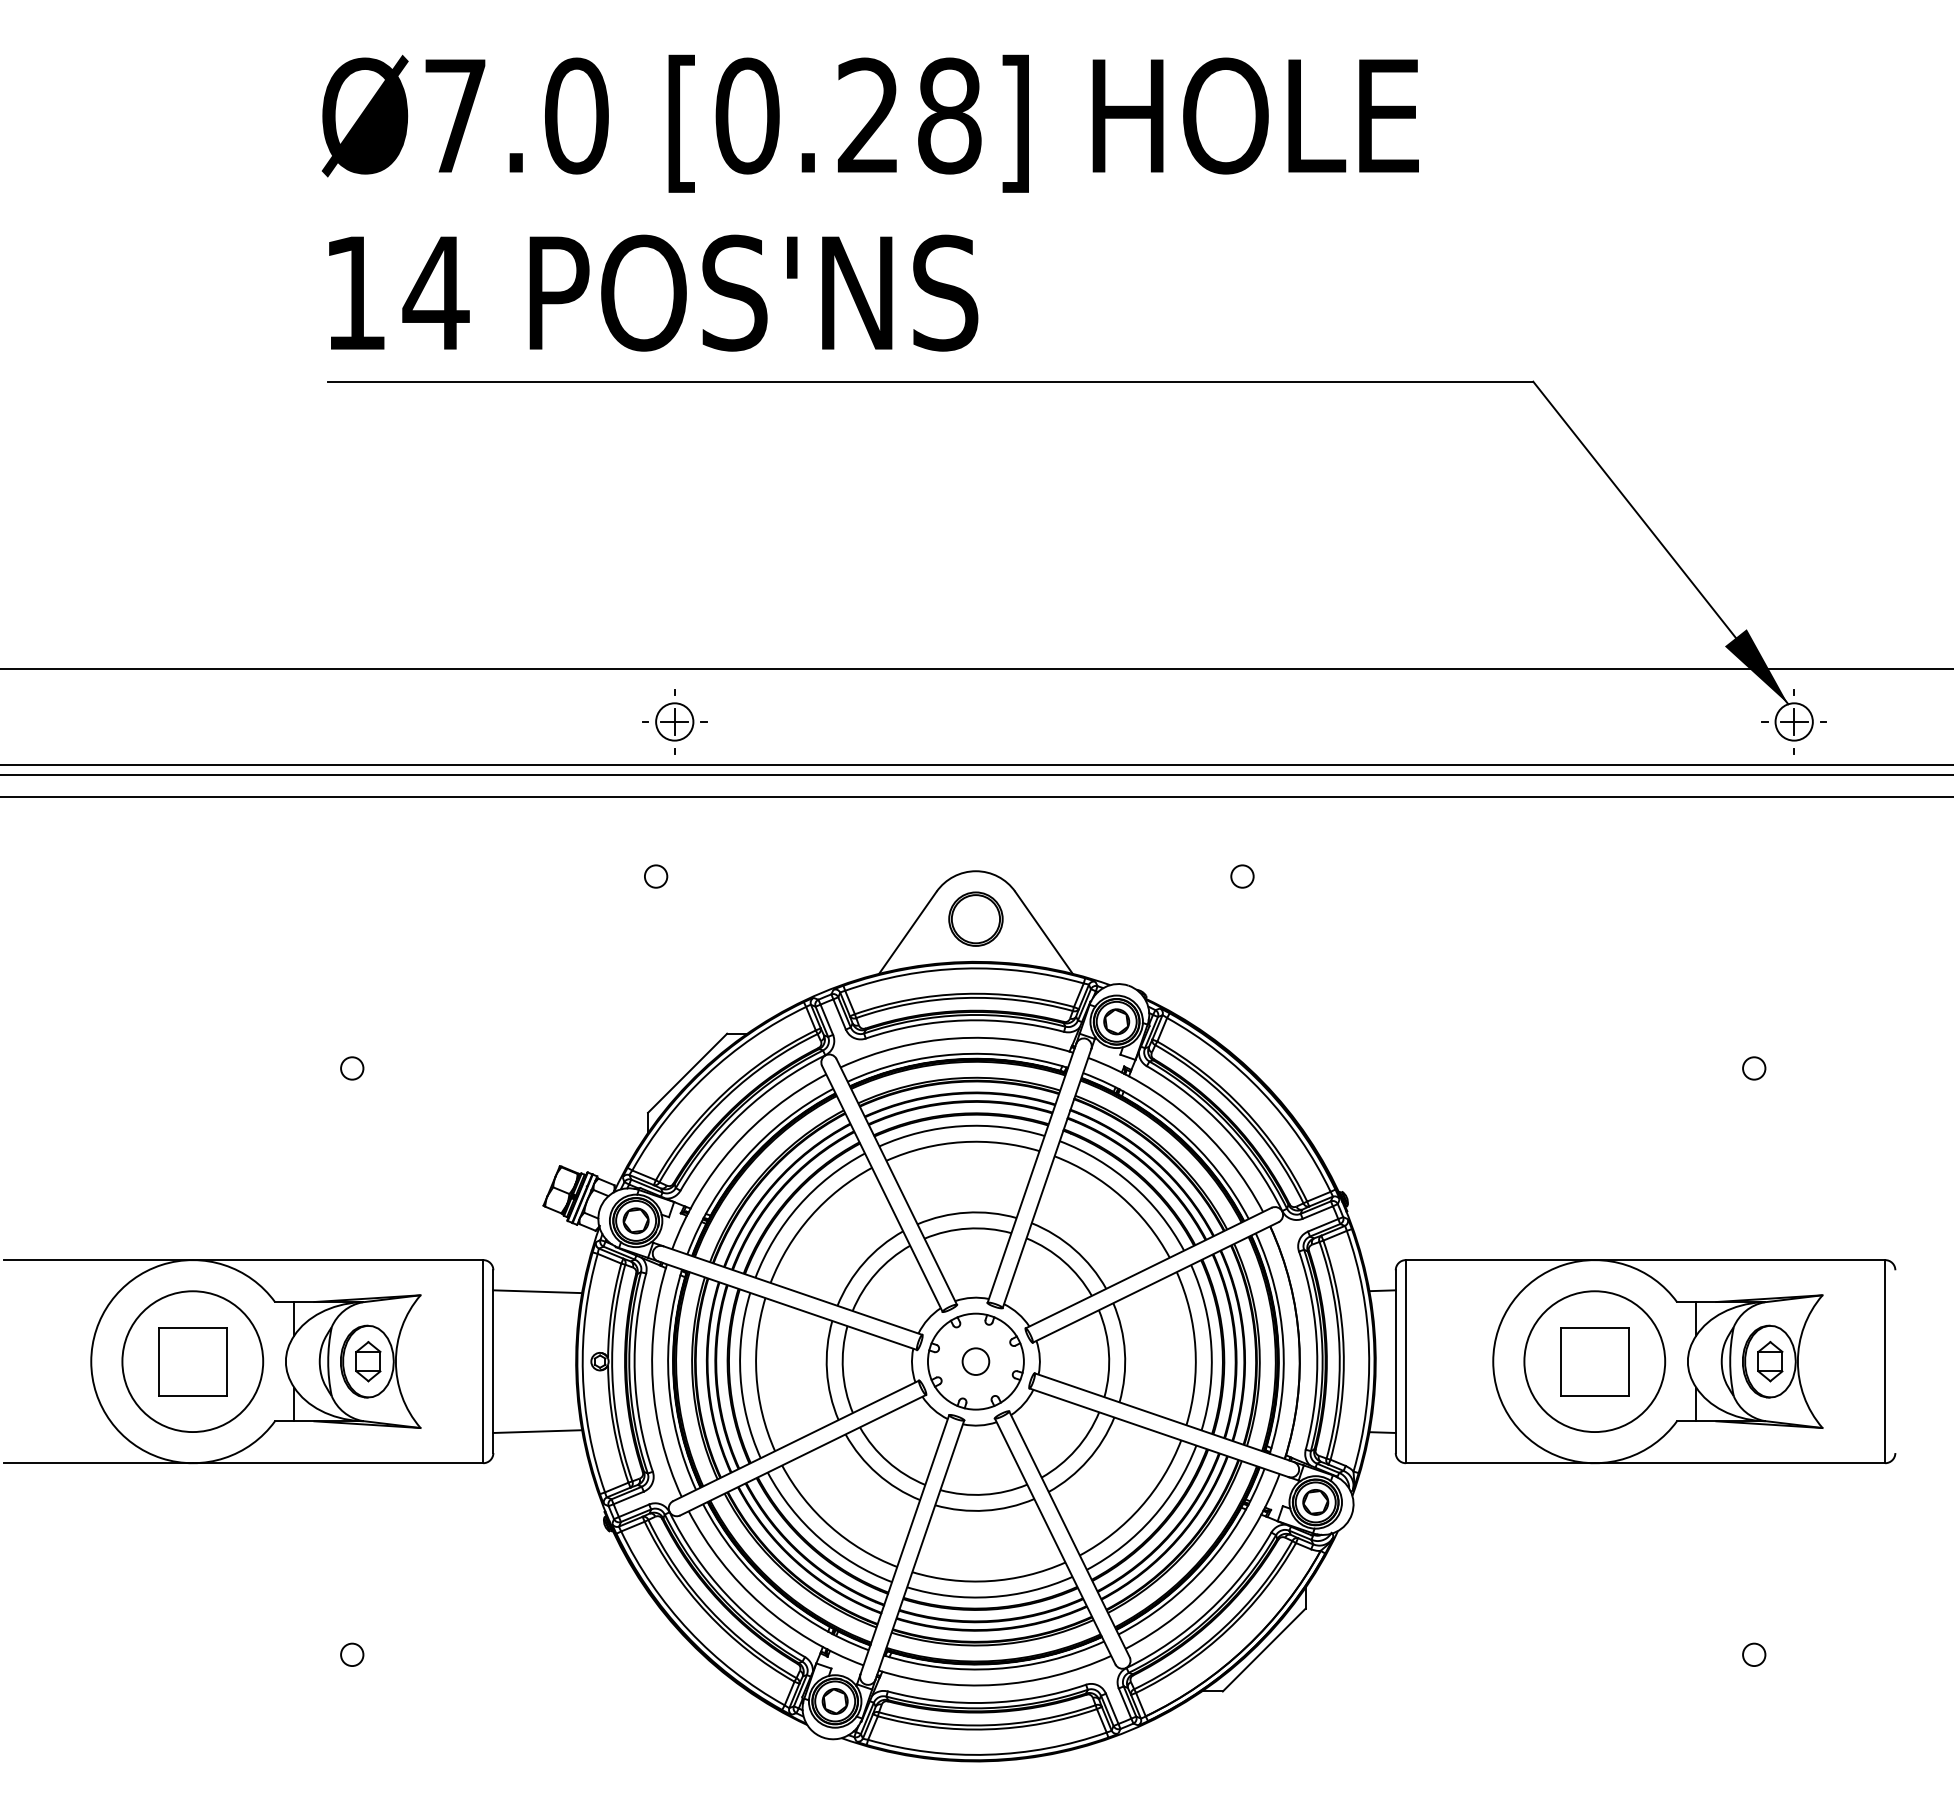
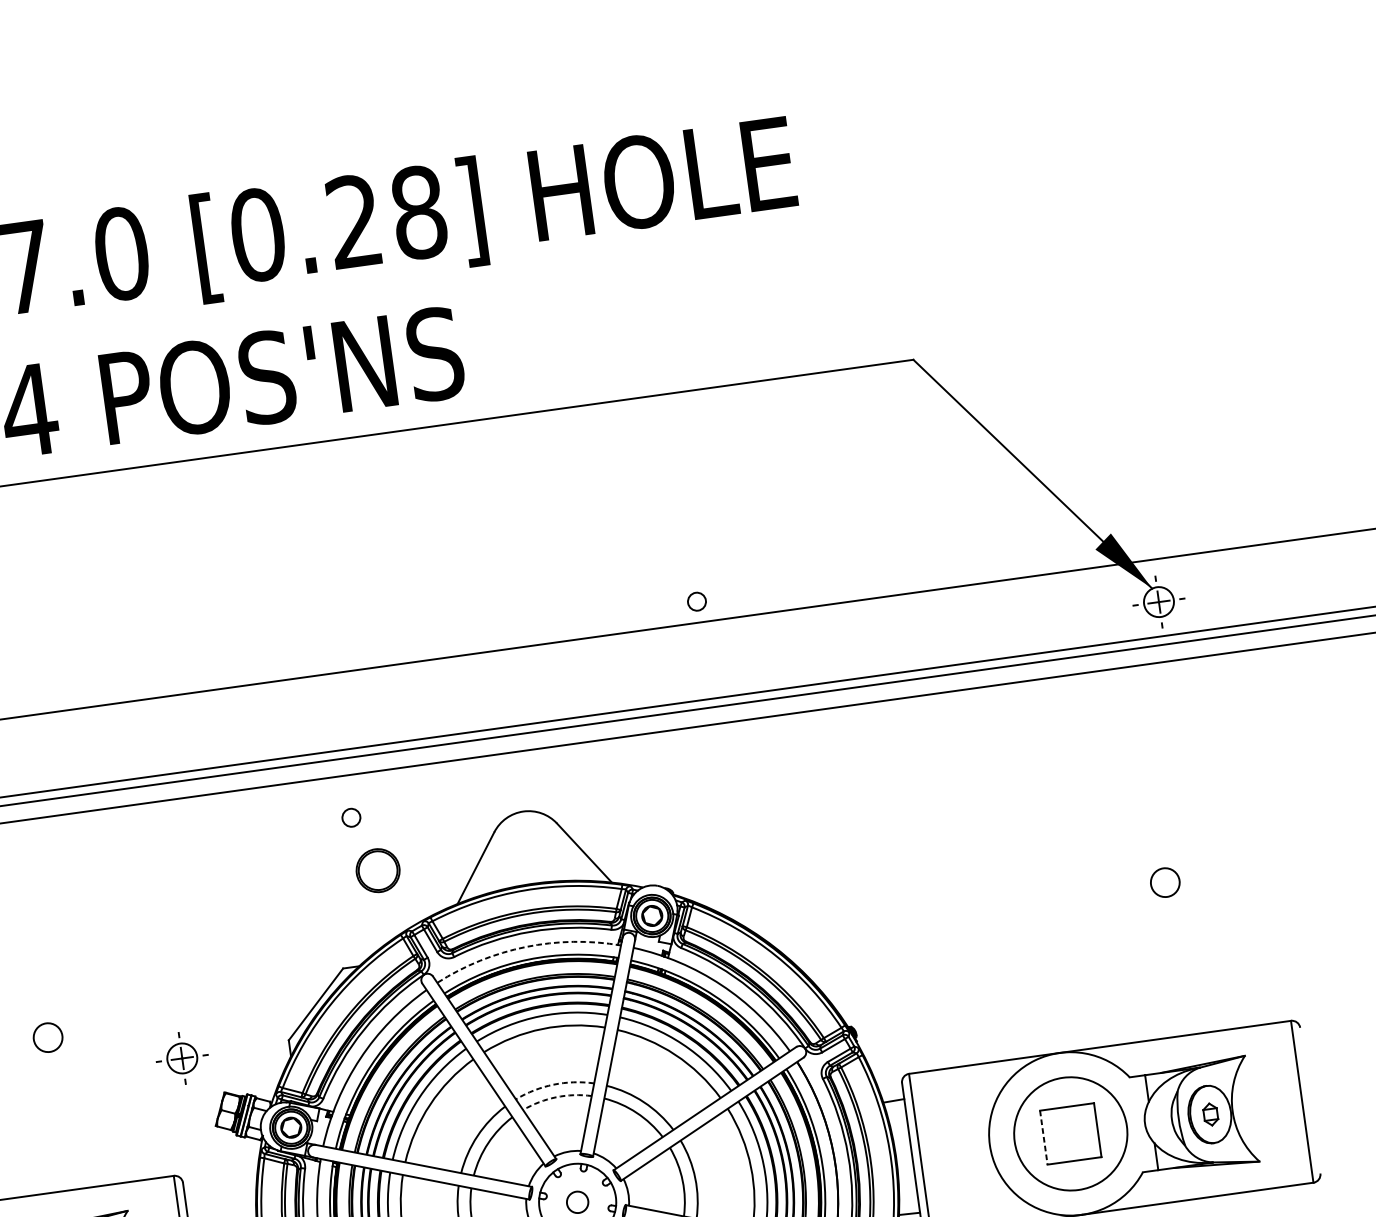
part: (674, 721) -> (182, 1058), moved
circle: (656, 876) -> (351, 817), moved
circle: (1242, 876) -> (697, 601), moved
part: (975, 918) -> (377, 870), moved
arc: (955, 1038) -> (525, 947), solid -> dashed
circle: (352, 1068) -> (48, 1037), size x1.6
circle: (1754, 1068) -> (1165, 882), size x1.6
arc: (966, 1212) -> (553, 1084), solid -> dashed
arc: (967, 1228) -> (556, 1097), solid -> dashed
line: (537, 1291) -> (220, 1194), removed
line: (1560, 1361) -> (1043, 1137), solid -> dashed
part: (1770, 1361) -> (1210, 1114), size x0.7

